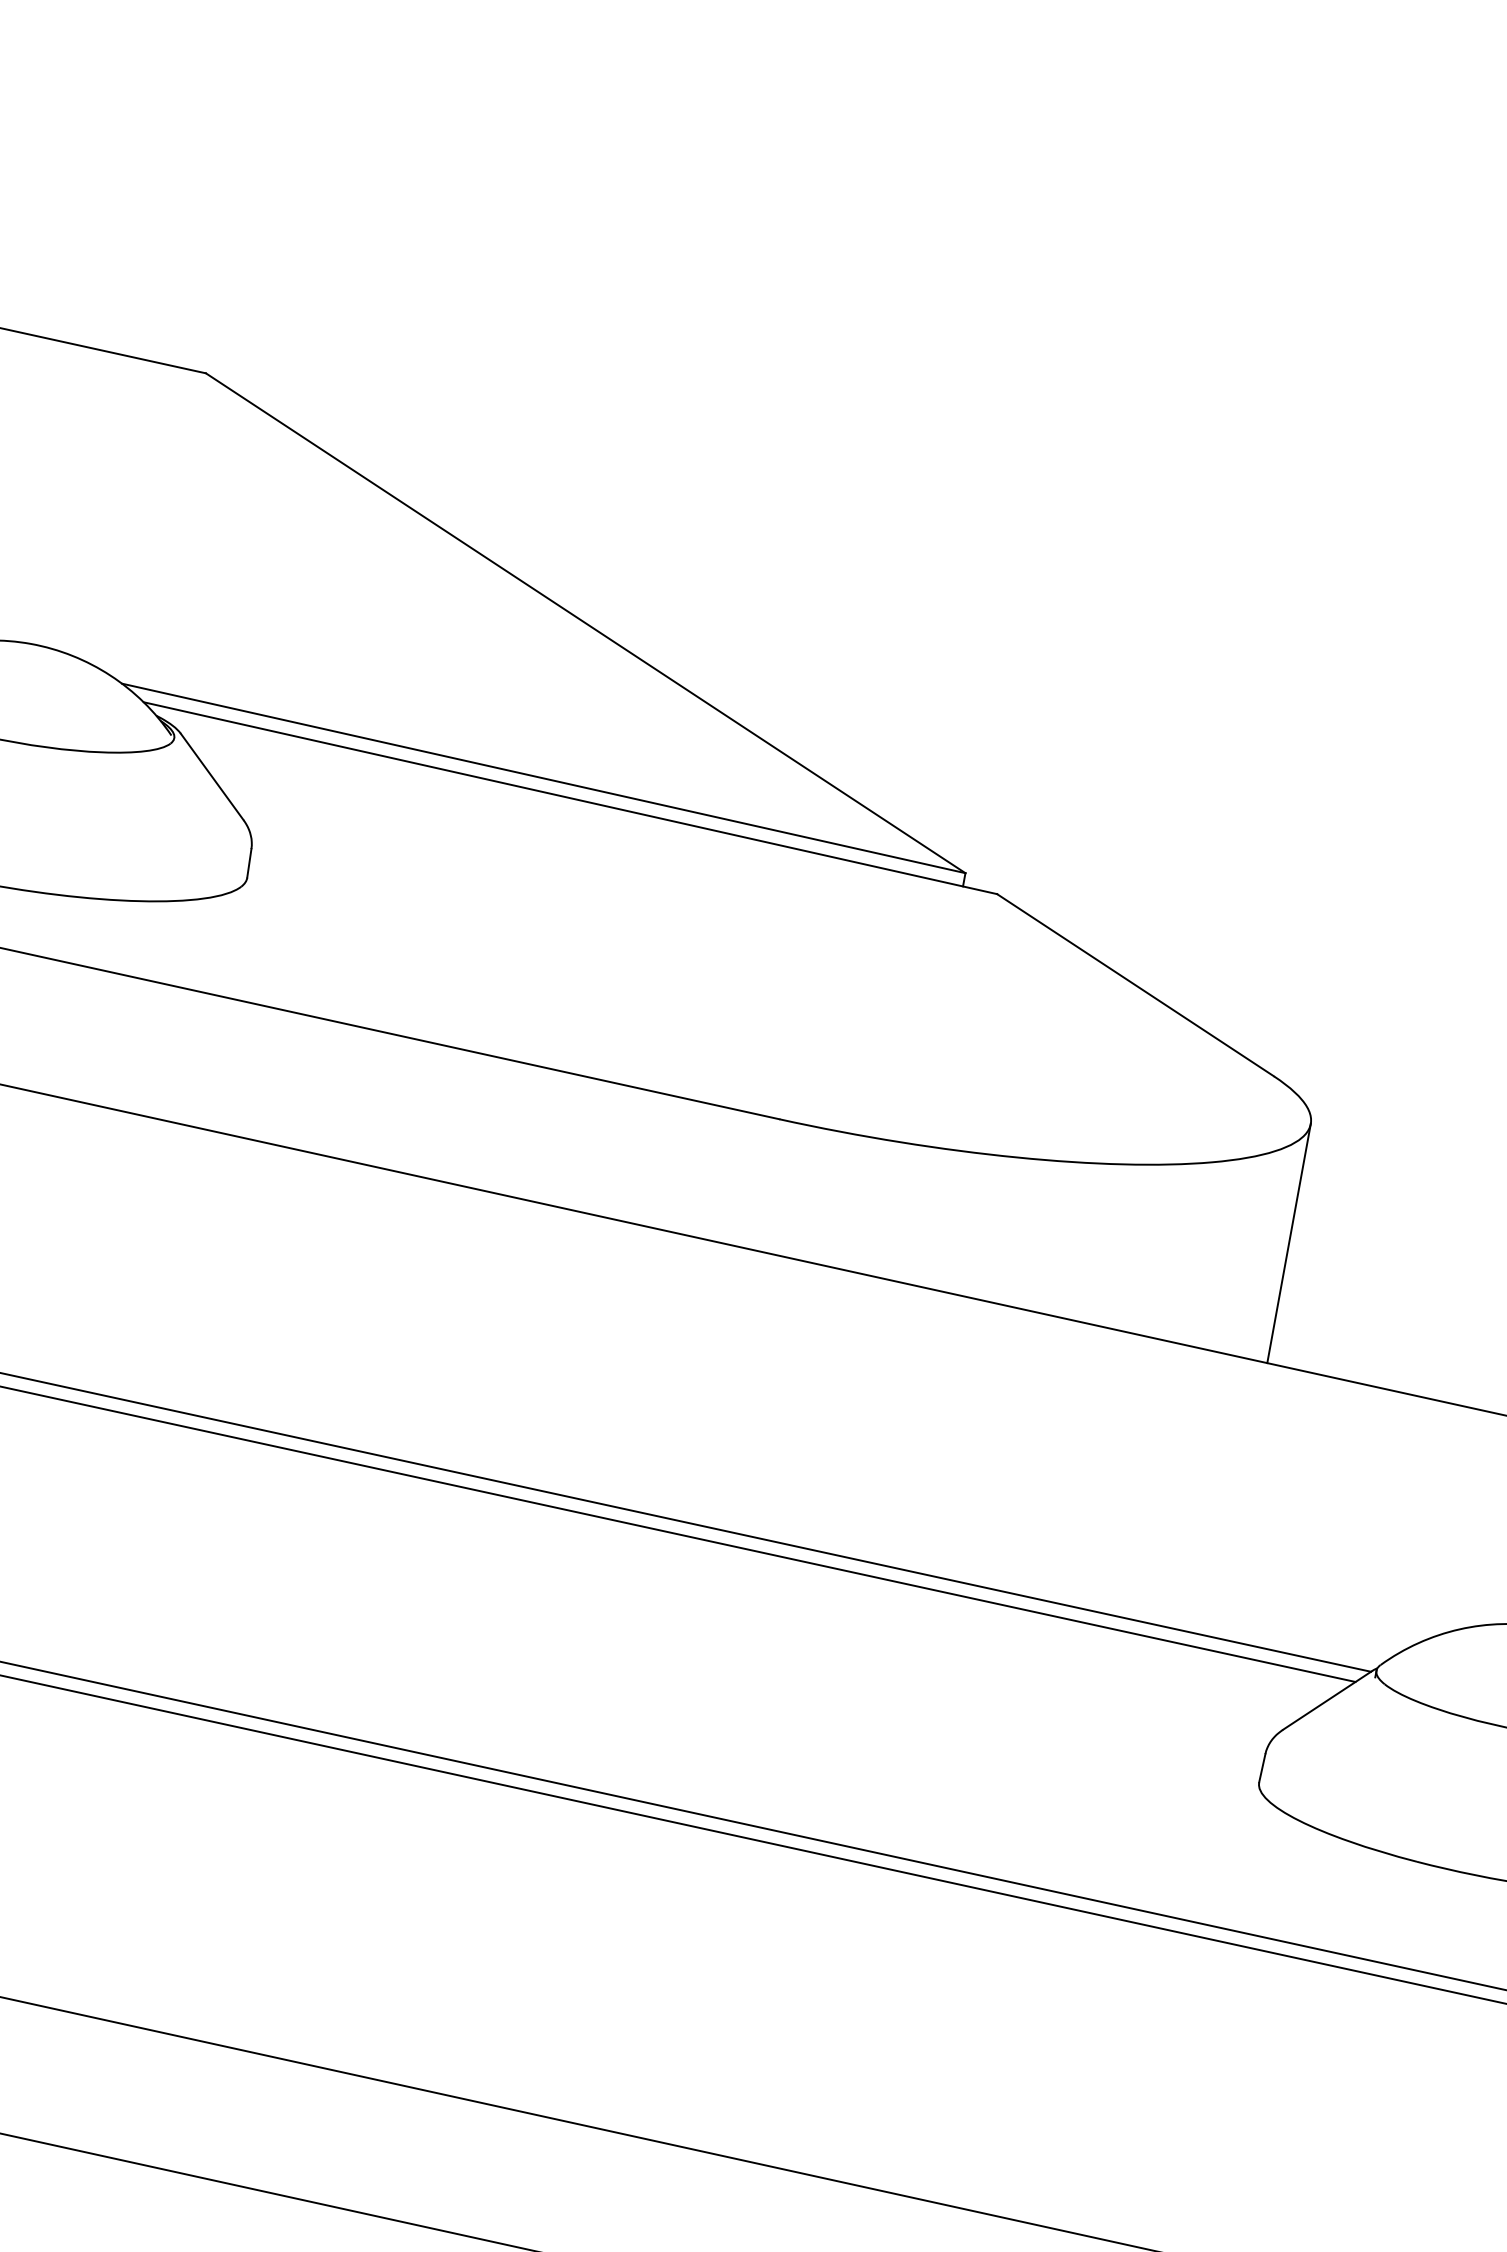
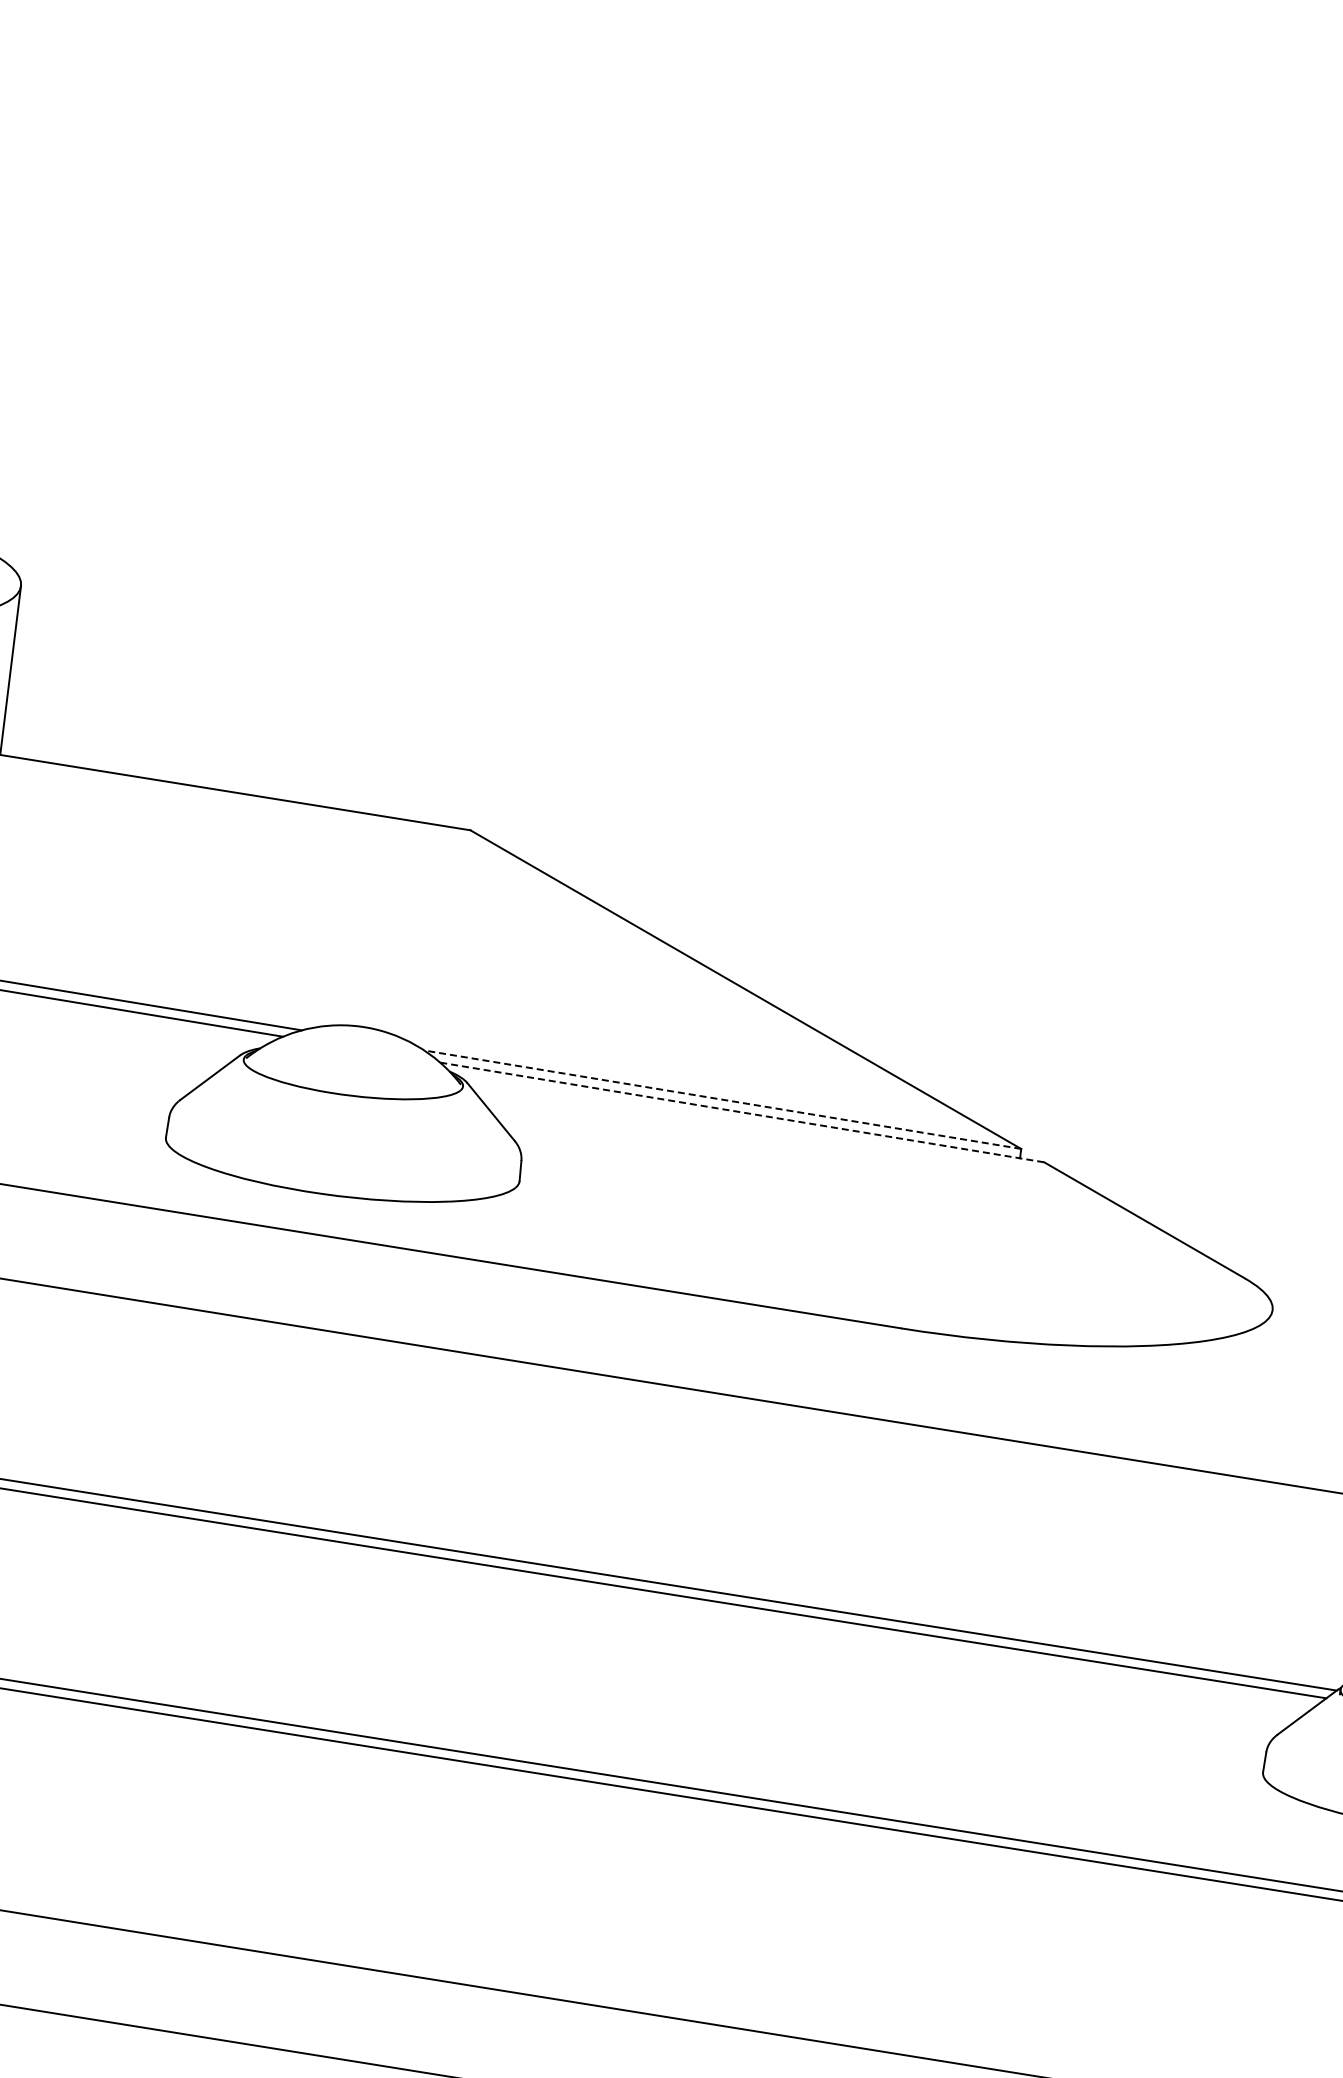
line: (543, 778) -> (722, 1099), solid -> dashed
line: (570, 798) -> (742, 1112), solid -> dashed
line: (1288, 1243) -> (1261, 1394), removed

